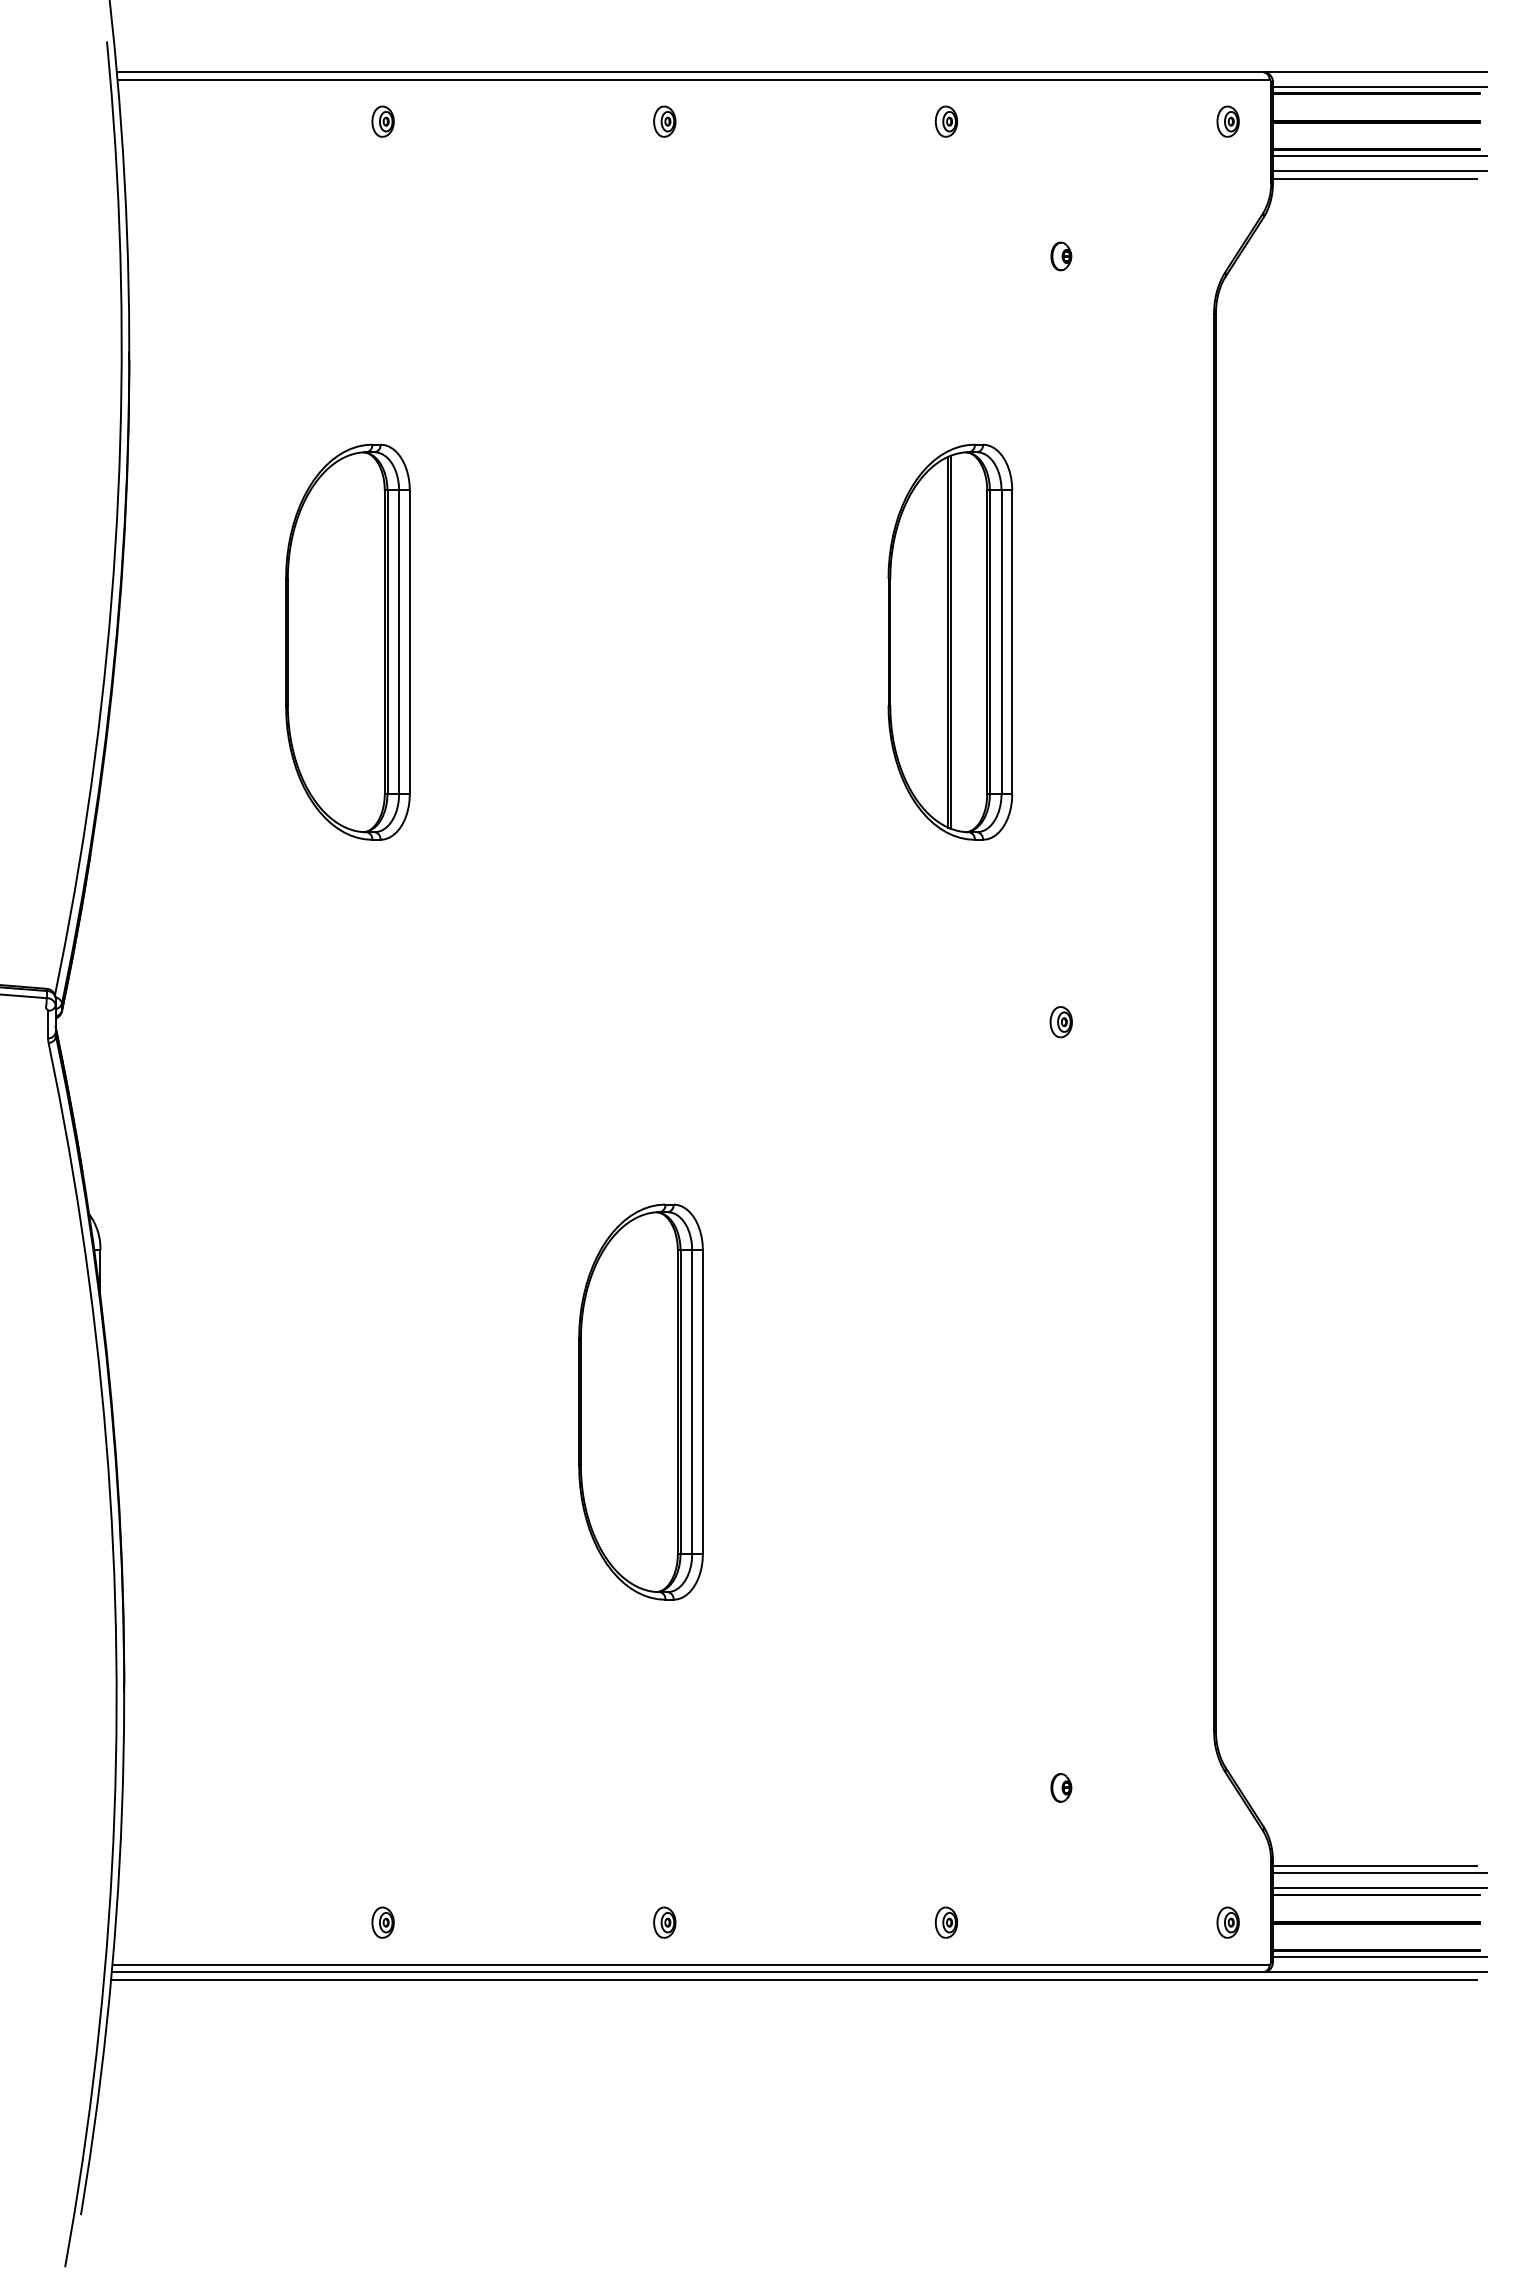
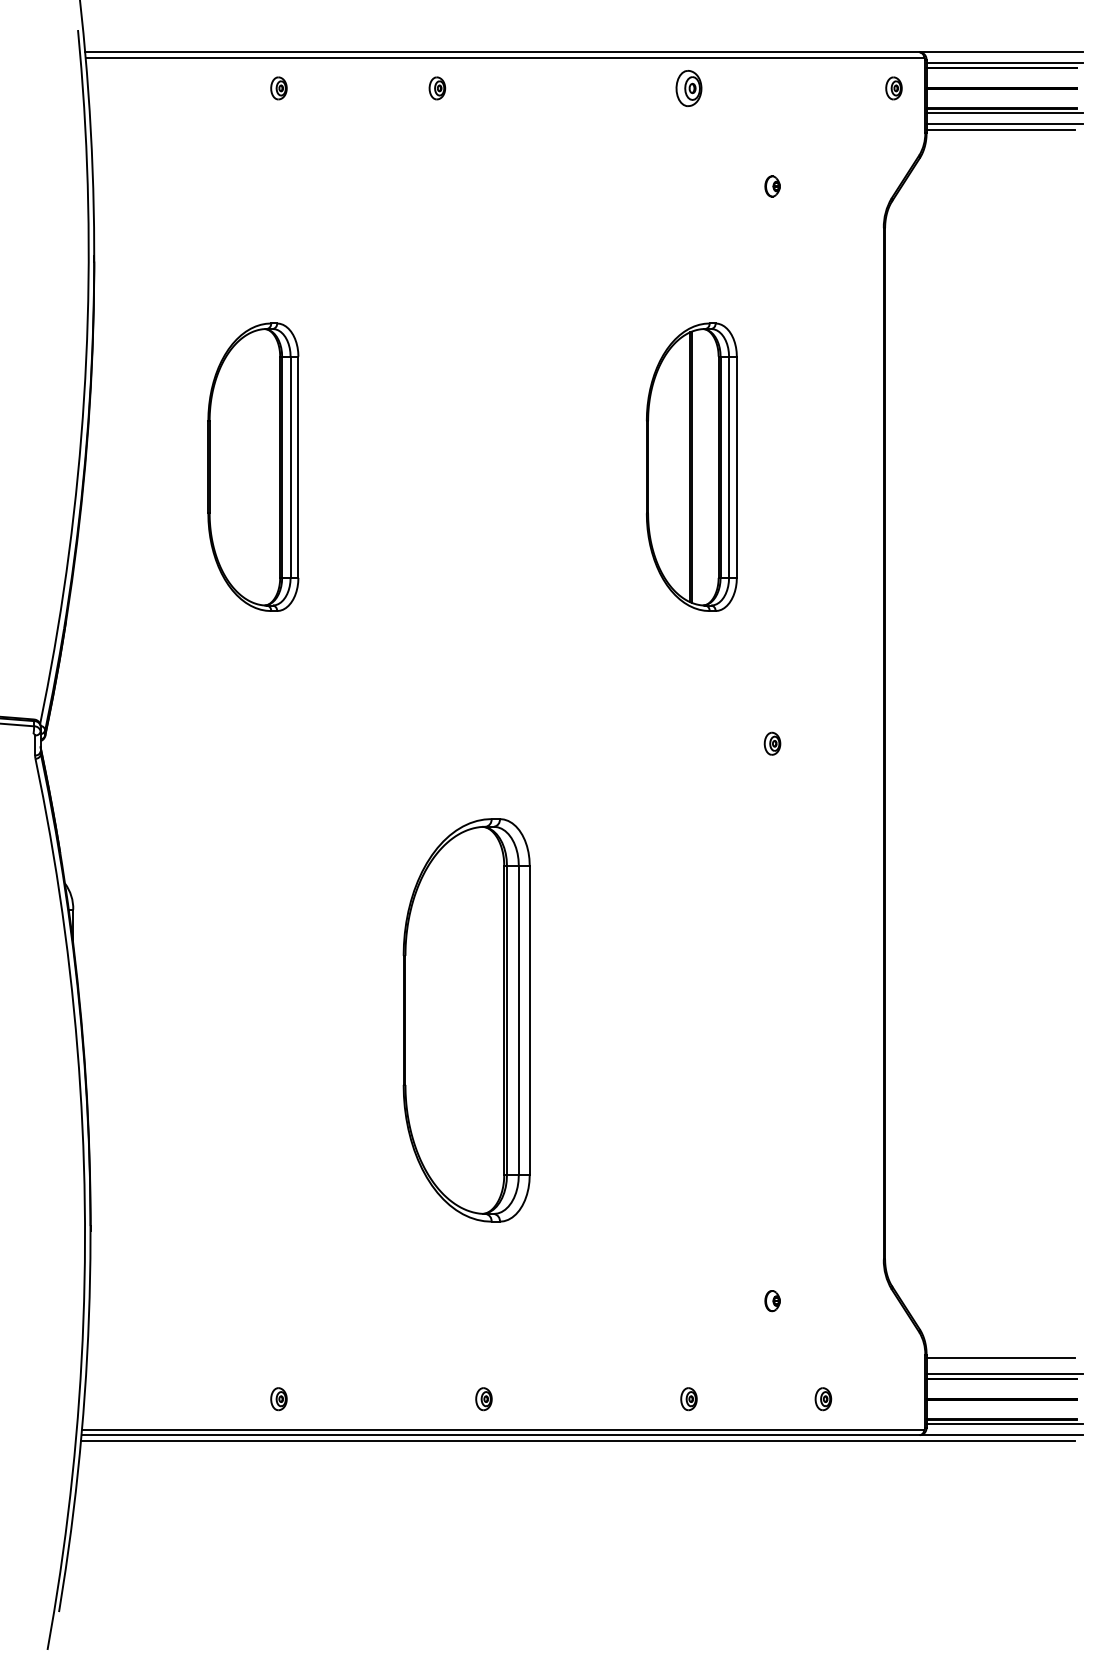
part: (664, 121) -> (437, 88), moved
part: (946, 121) -> (689, 88), size x1.6
part: (640, 1401) -> (466, 1019), size x1.4
line: (1379, 1873) -> (1004, 1363), removed
part: (1227, 1922) -> (822, 1399), moved

